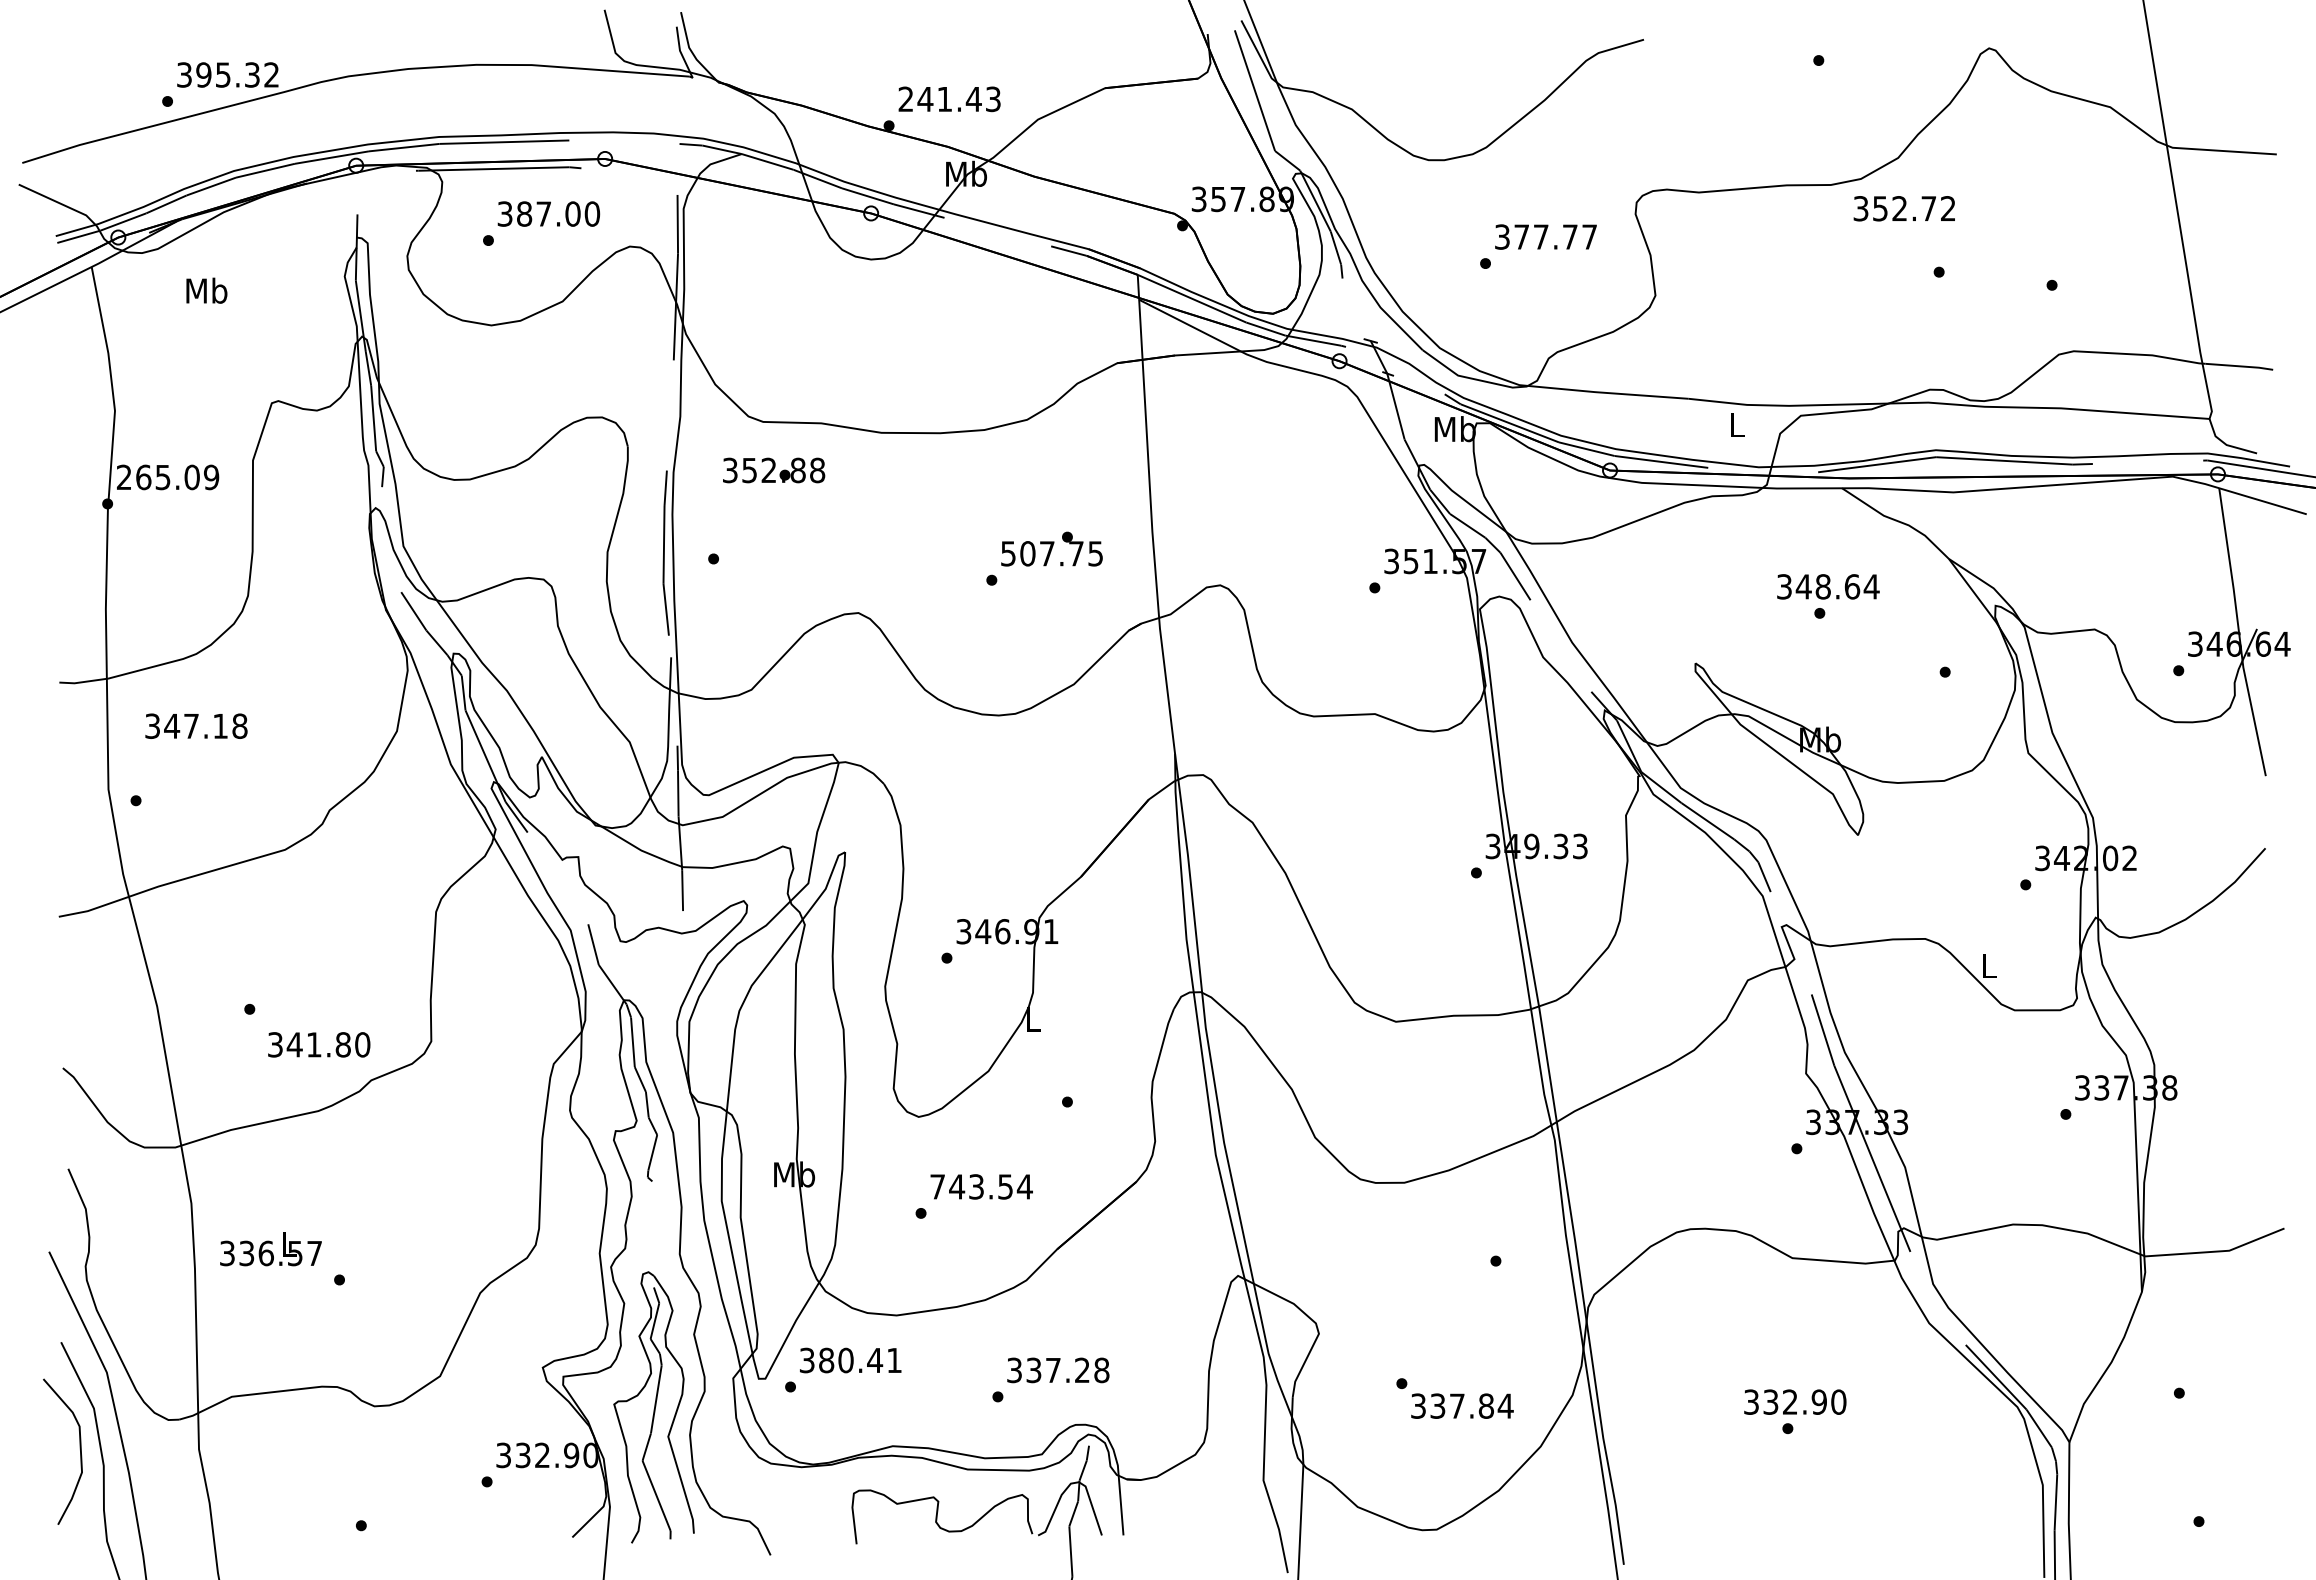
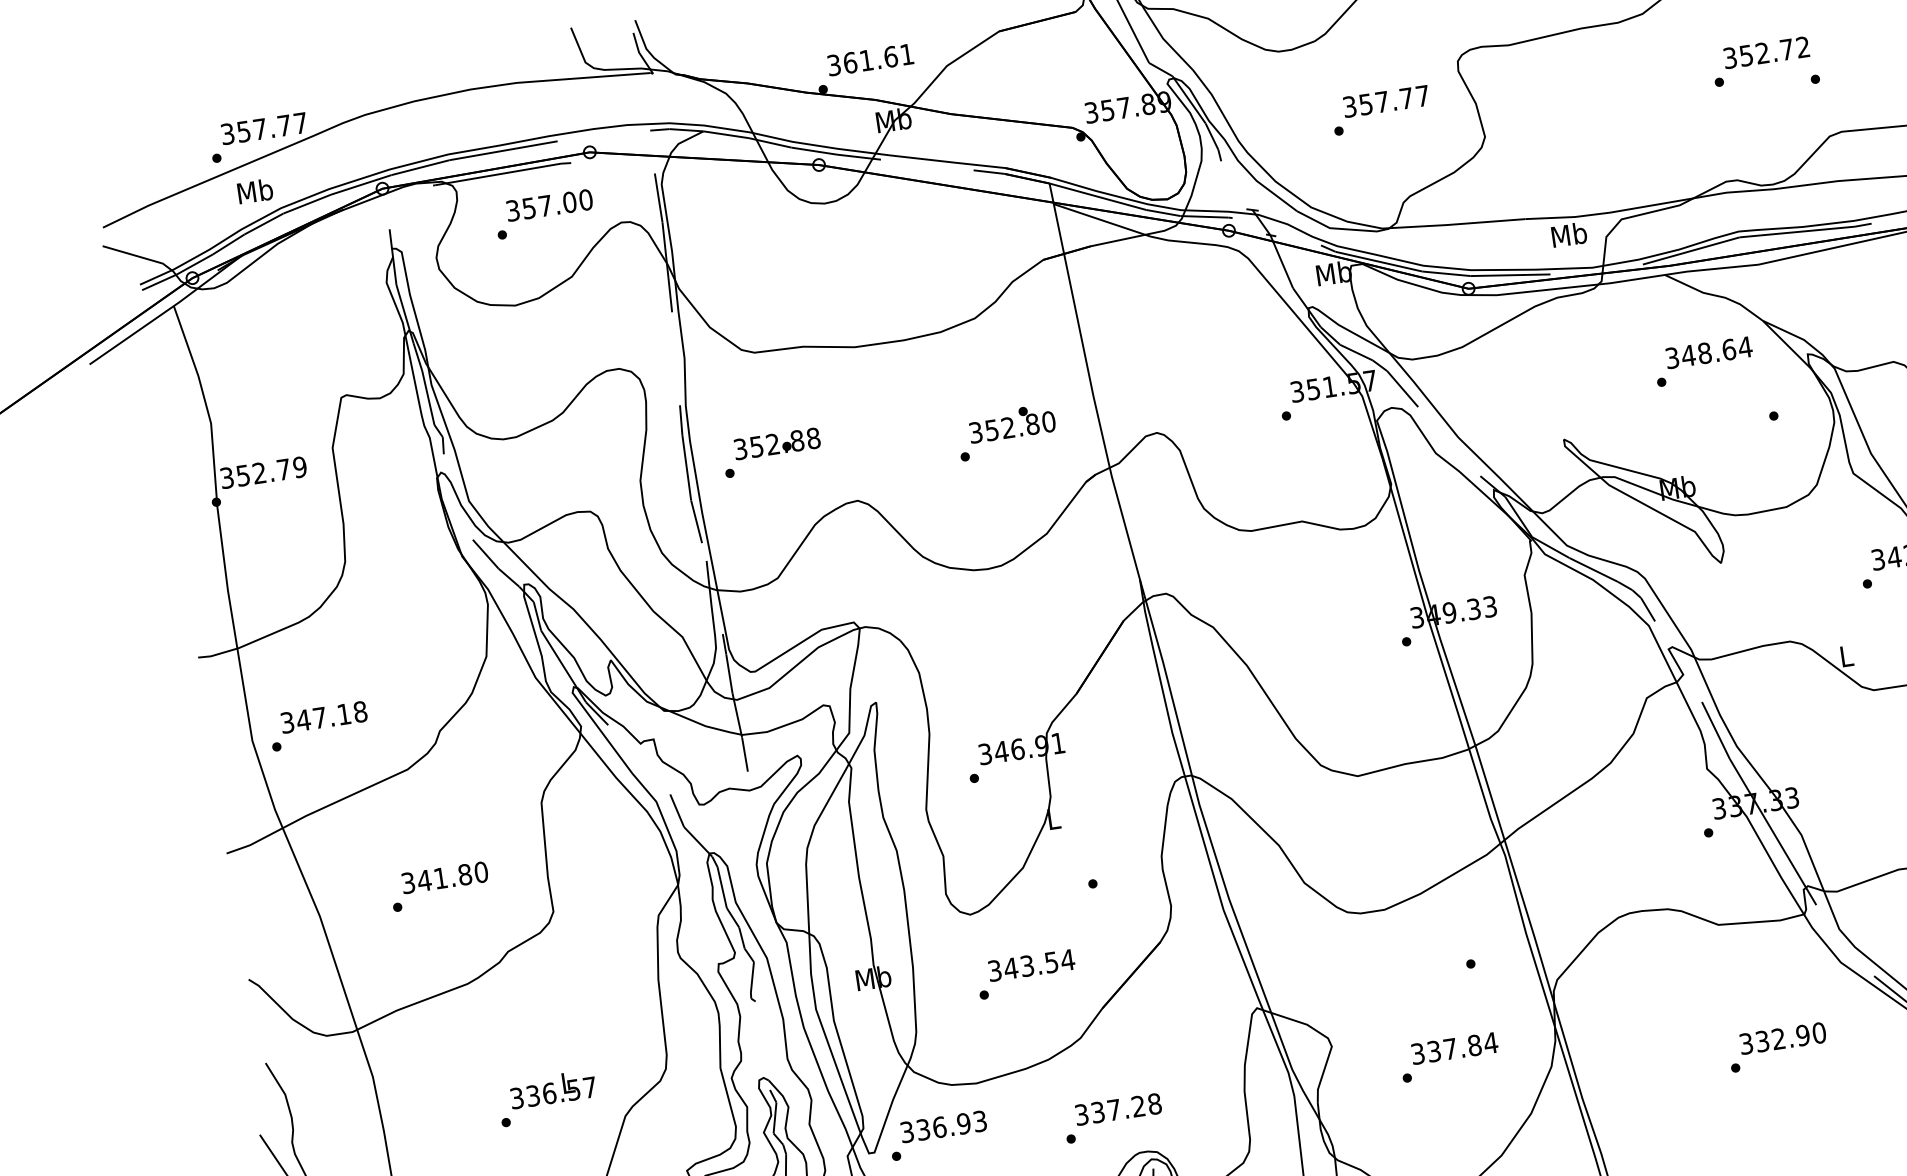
text: (237, 74) -> (272, 127), 395.32 -> 357.77
text: (949, 99) -> (870, 60), 241.43 -> 361.61
text: (1903, 208) -> (1765, 52), moved
text: (524, 213) -> (529, 207), 387.00 -> 357.00
text: (1521, 236) -> (1365, 104), 377.77 -> 357.77
text: (206, 290) -> (254, 191), moved
text: (1736, 424) -> (1568, 234), L -> Mb
text: (774, 470) -> (777, 443), moved
text: (158, 477) -> (255, 473), 265.09 -> 352.79
text: (1052, 553) -> (1012, 427), 507.75 -> 352.80
text: (1828, 586) -> (1709, 352), moved
text: (196, 725) -> (324, 716), moved
text: (319, 1044) -> (445, 877), moved
text: (937, 1186) -> (994, 970), 743.54 -> 343.54
text: (270, 1249) -> (552, 1089), moved
text: (860, 1360) -> (951, 1125), 380.41 -> 336.93
text: (1795, 1401) -> (1783, 1037), moved
text: (1462, 1405) -> (1454, 1047), moved

